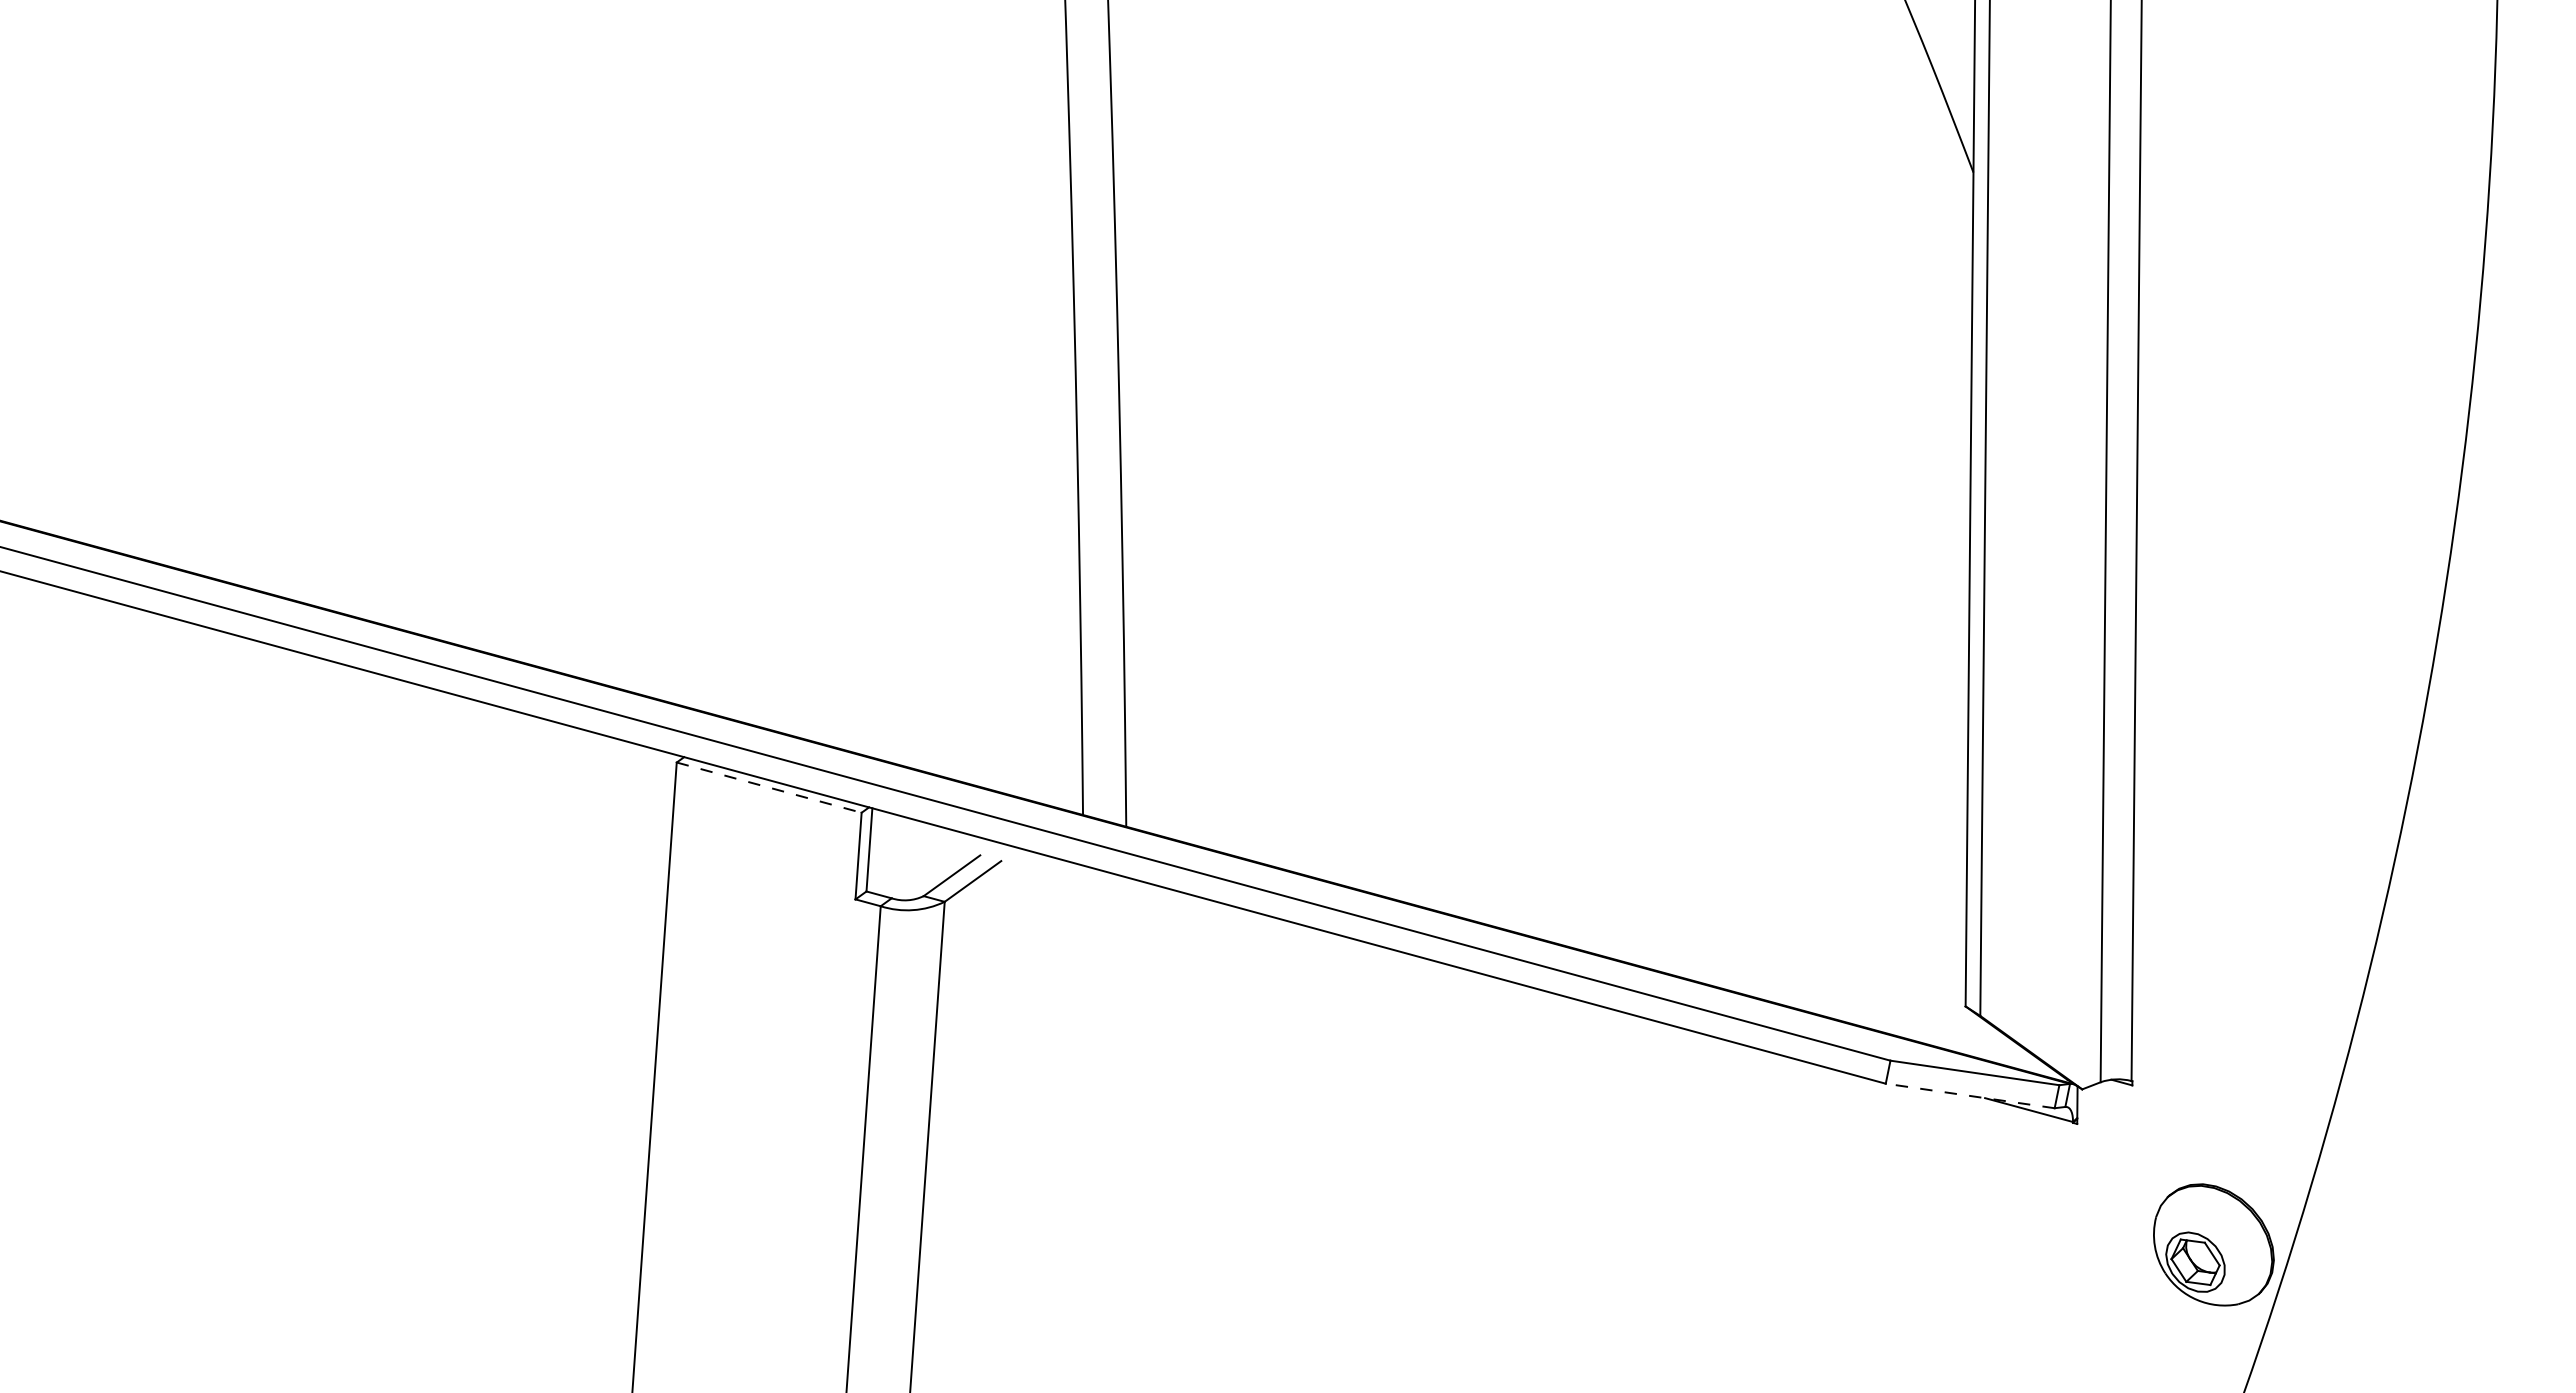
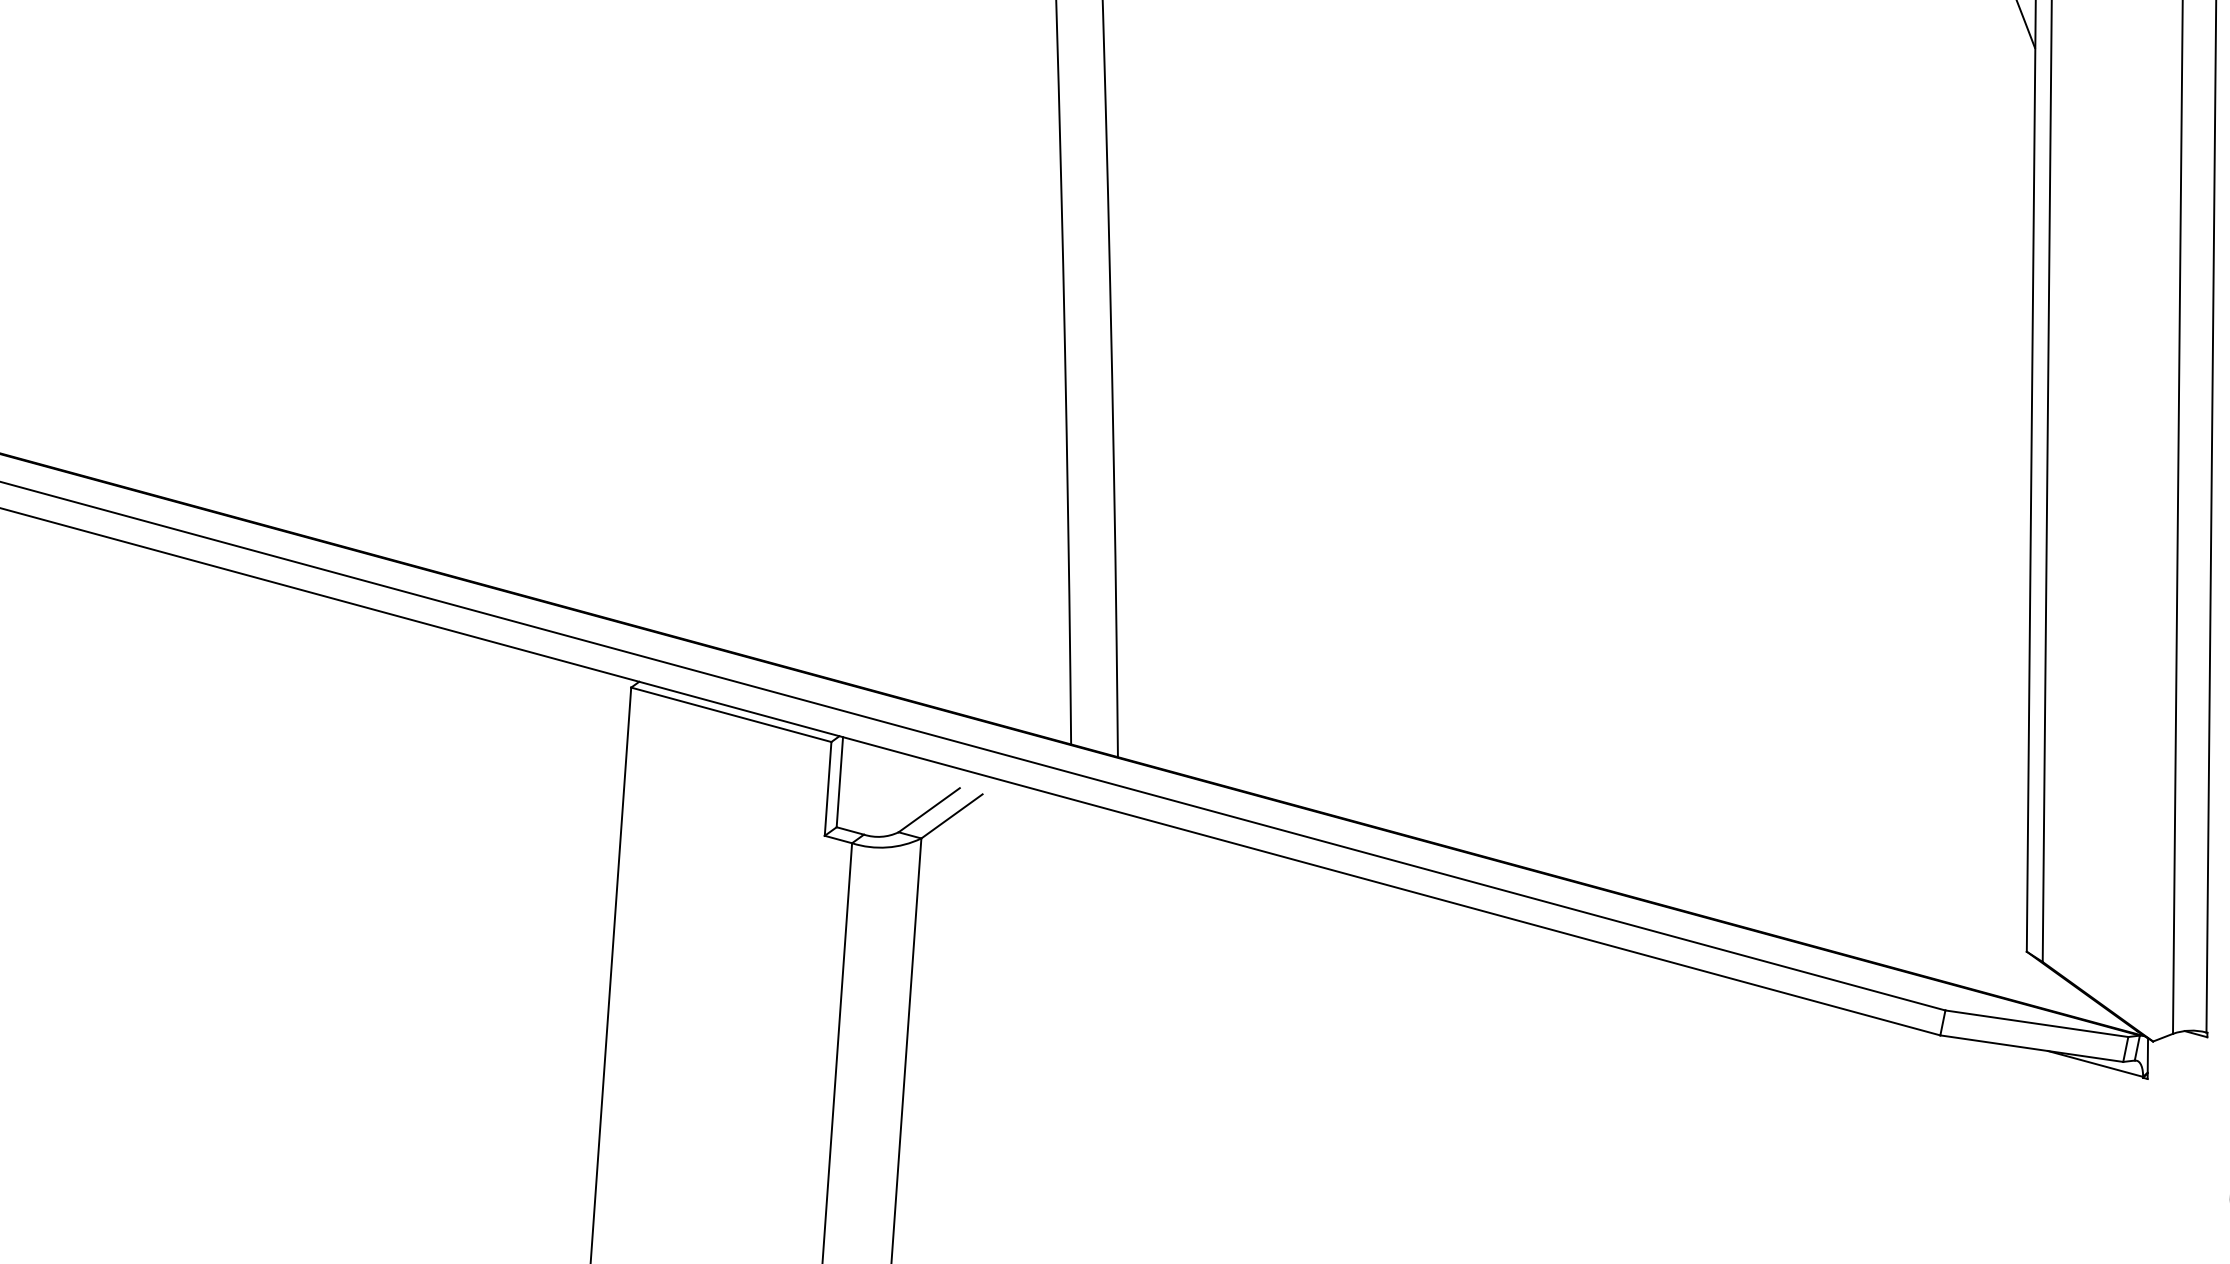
line: (769, 787) -> (731, 714), dashed -> solid
line: (1969, 1095) -> (2031, 1048), dashed -> solid

